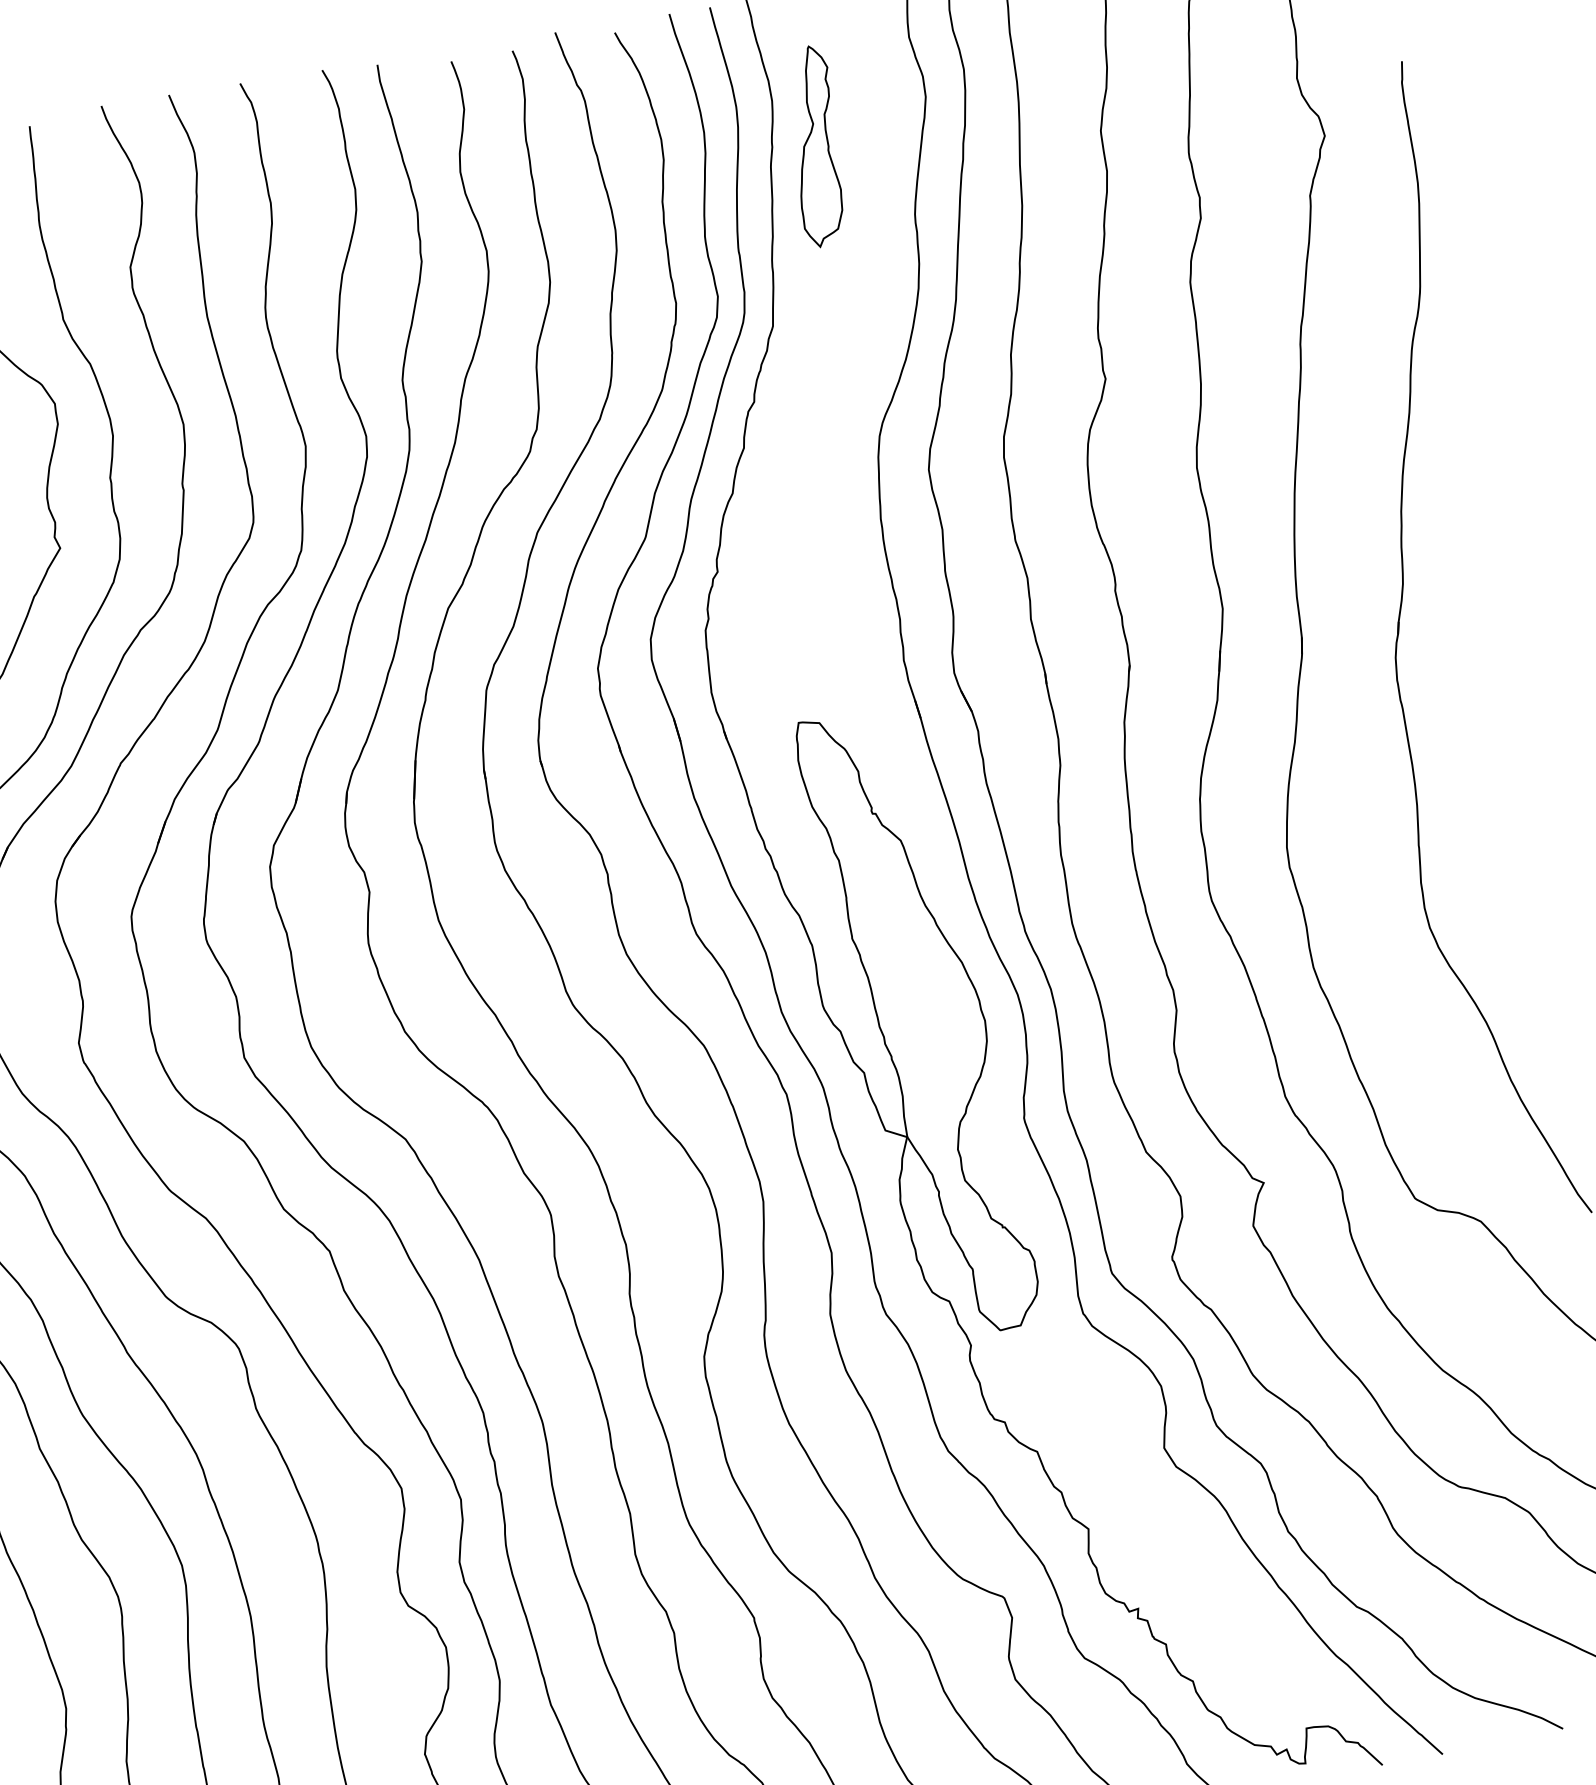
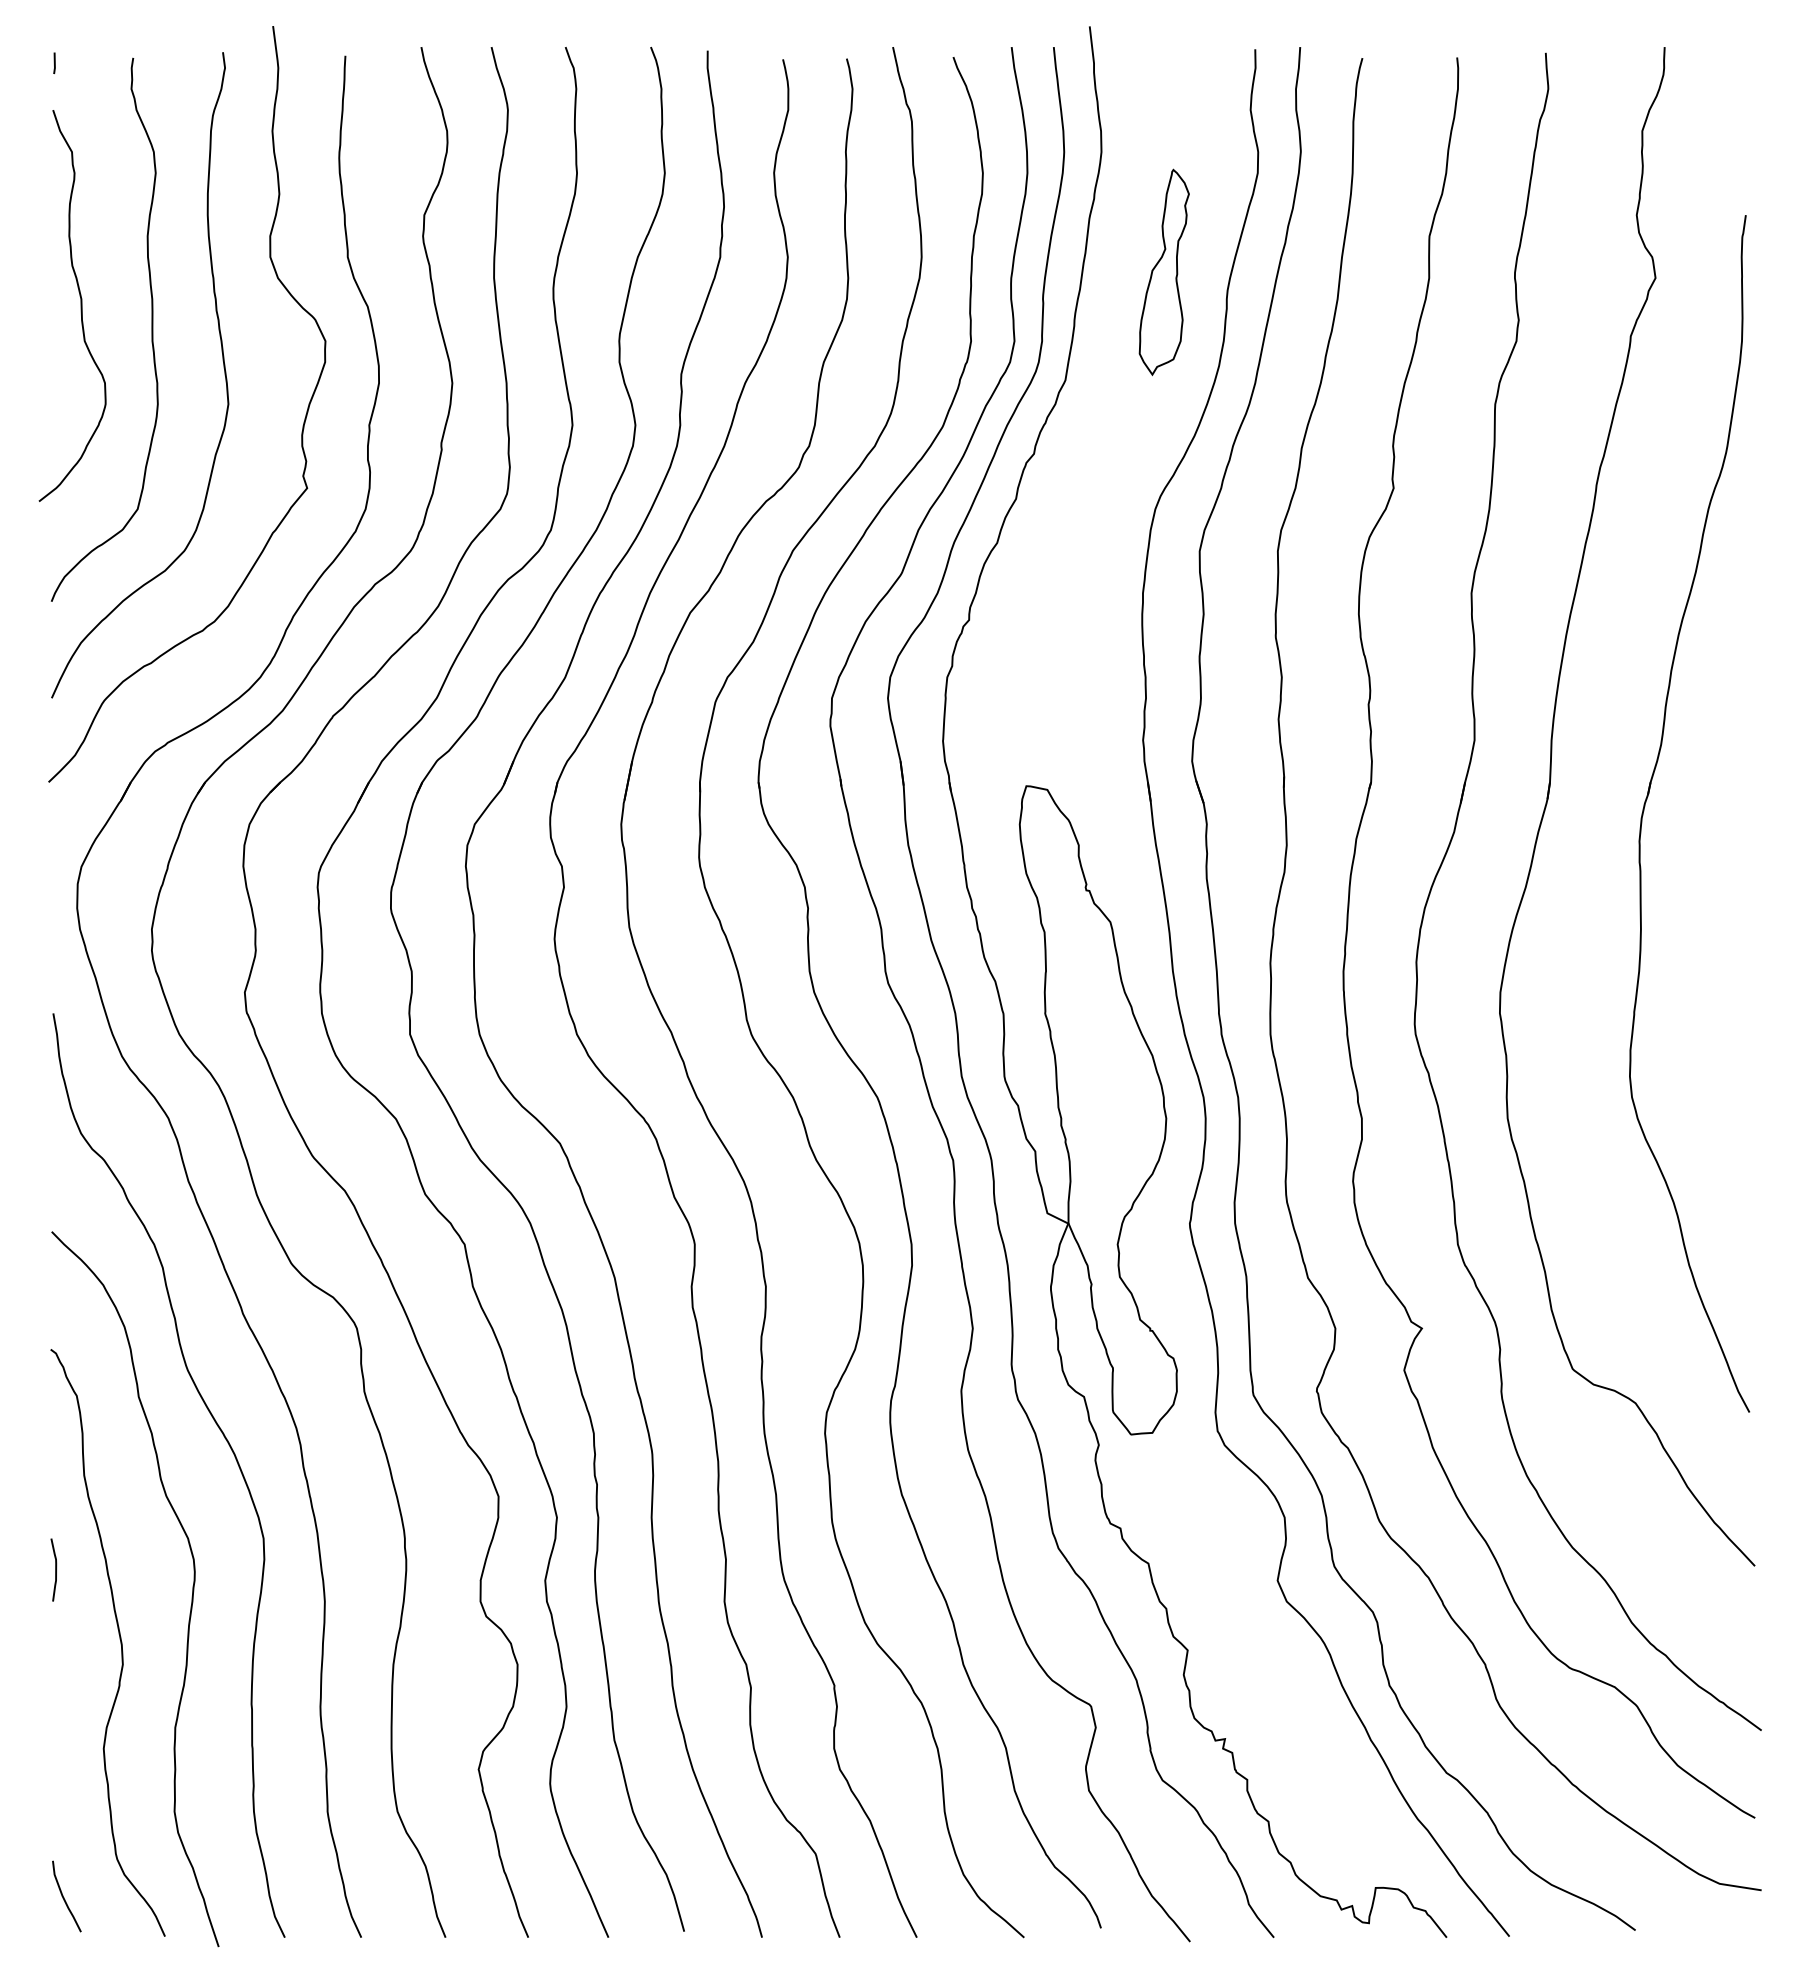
part: (815, 146) -> (1163, 272), moved

